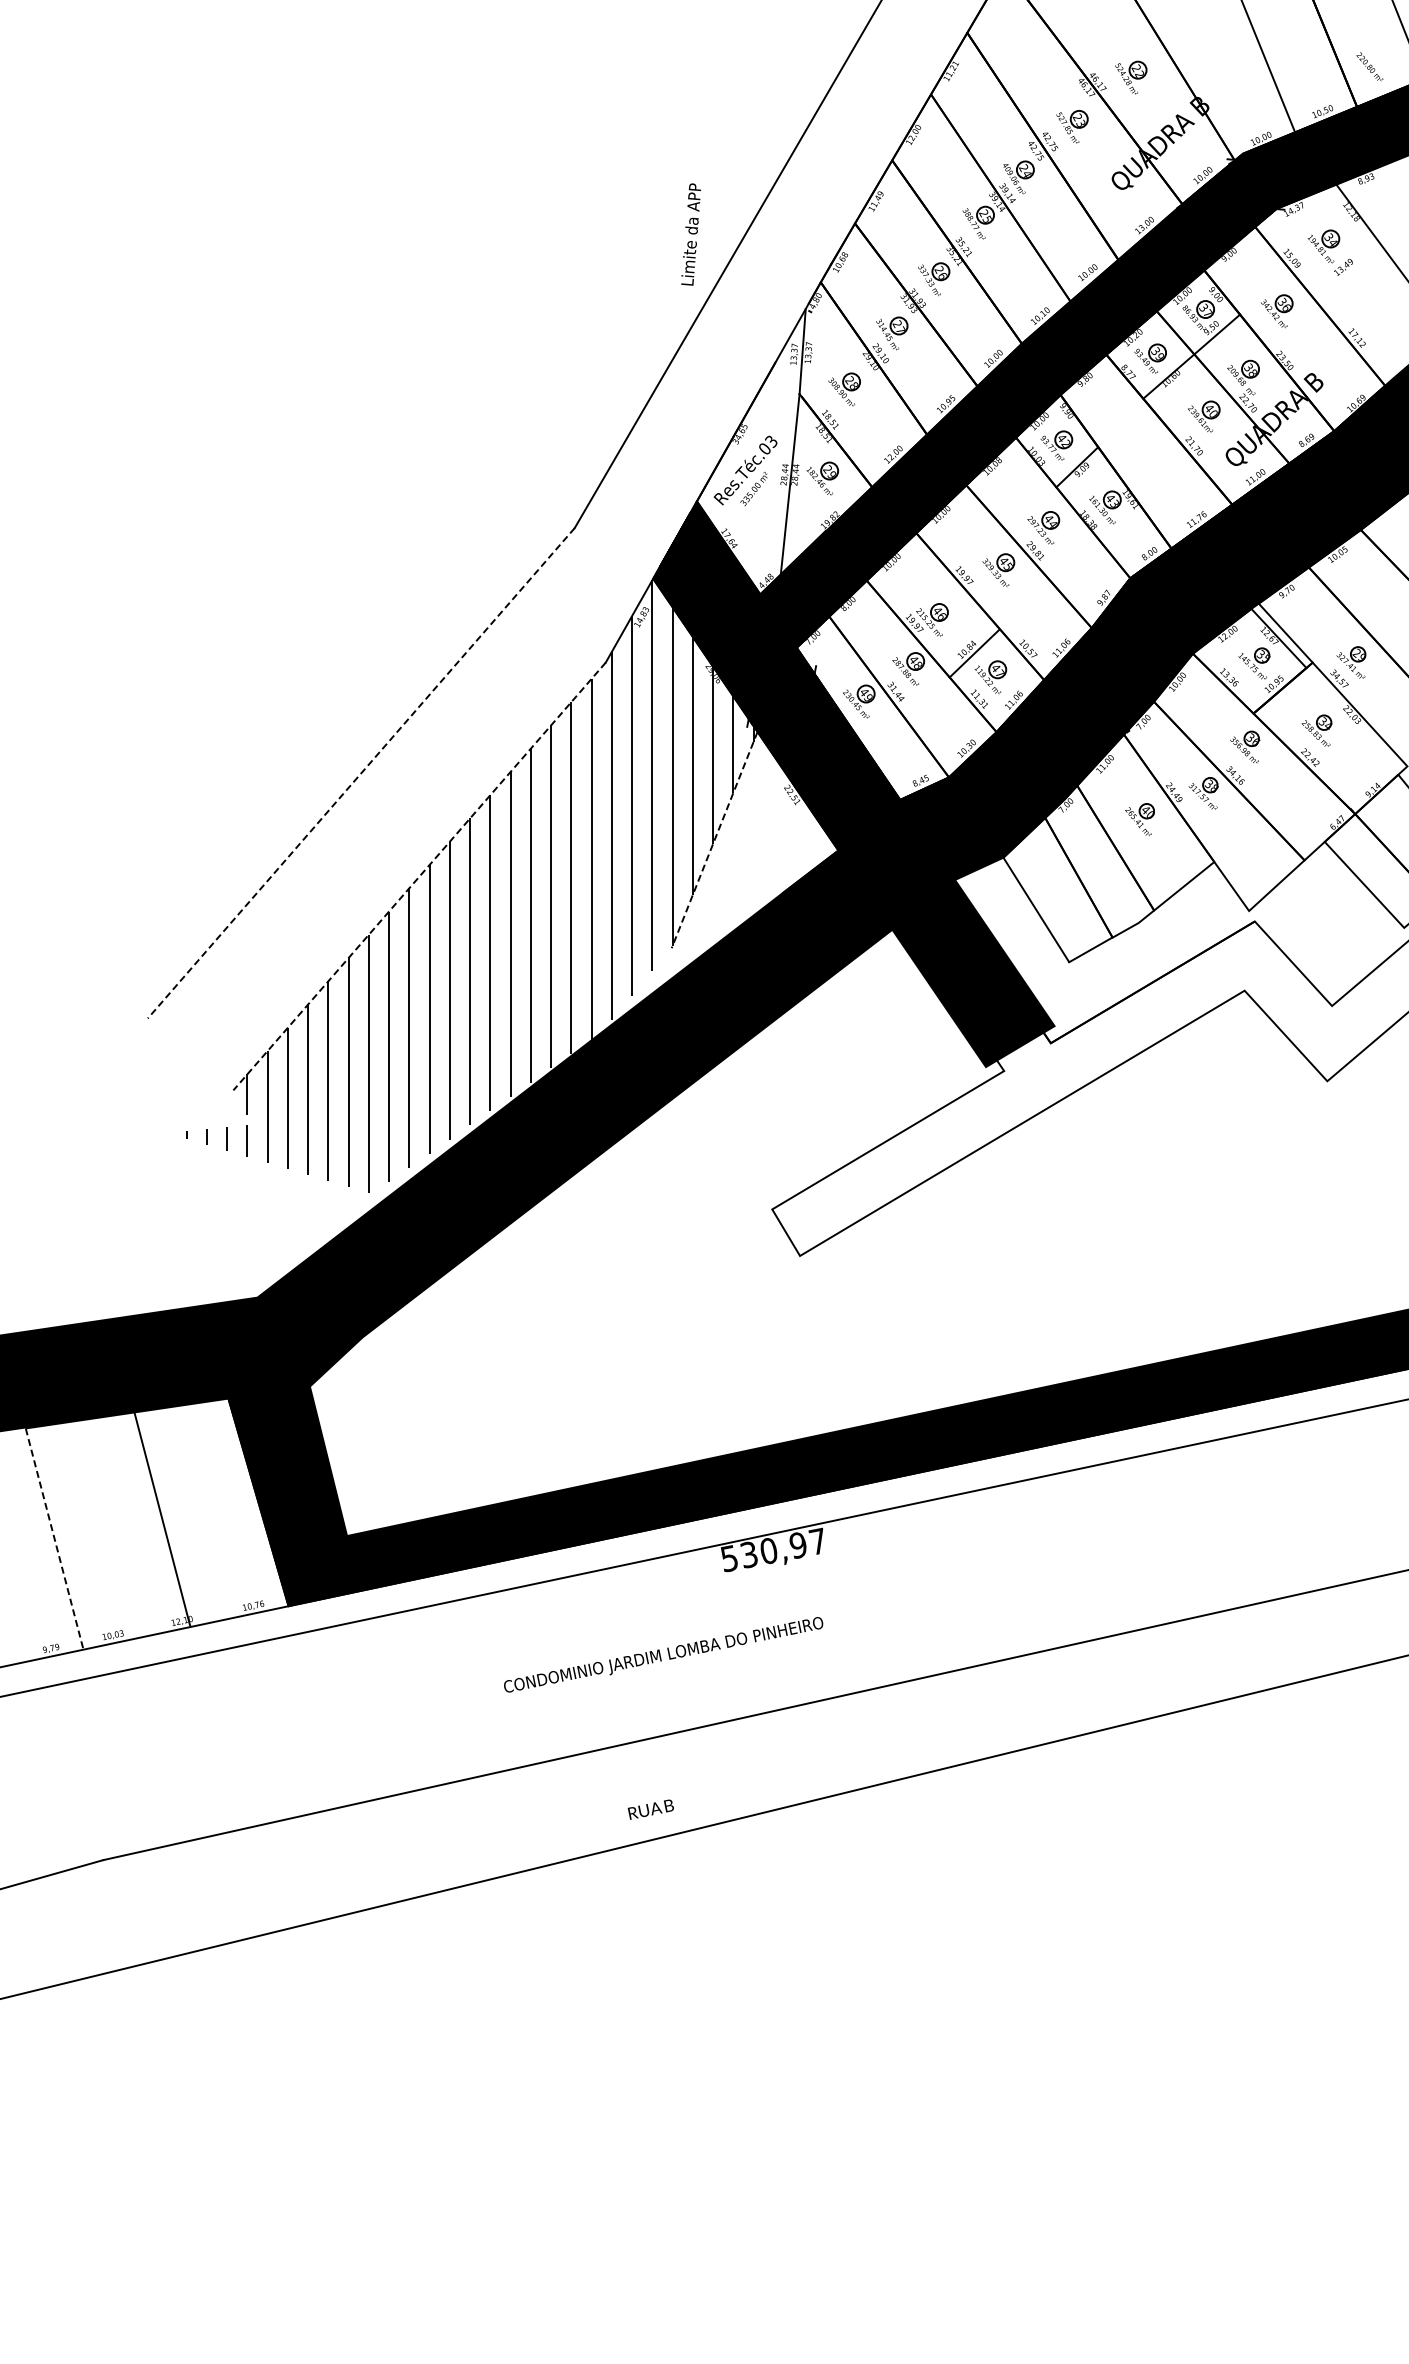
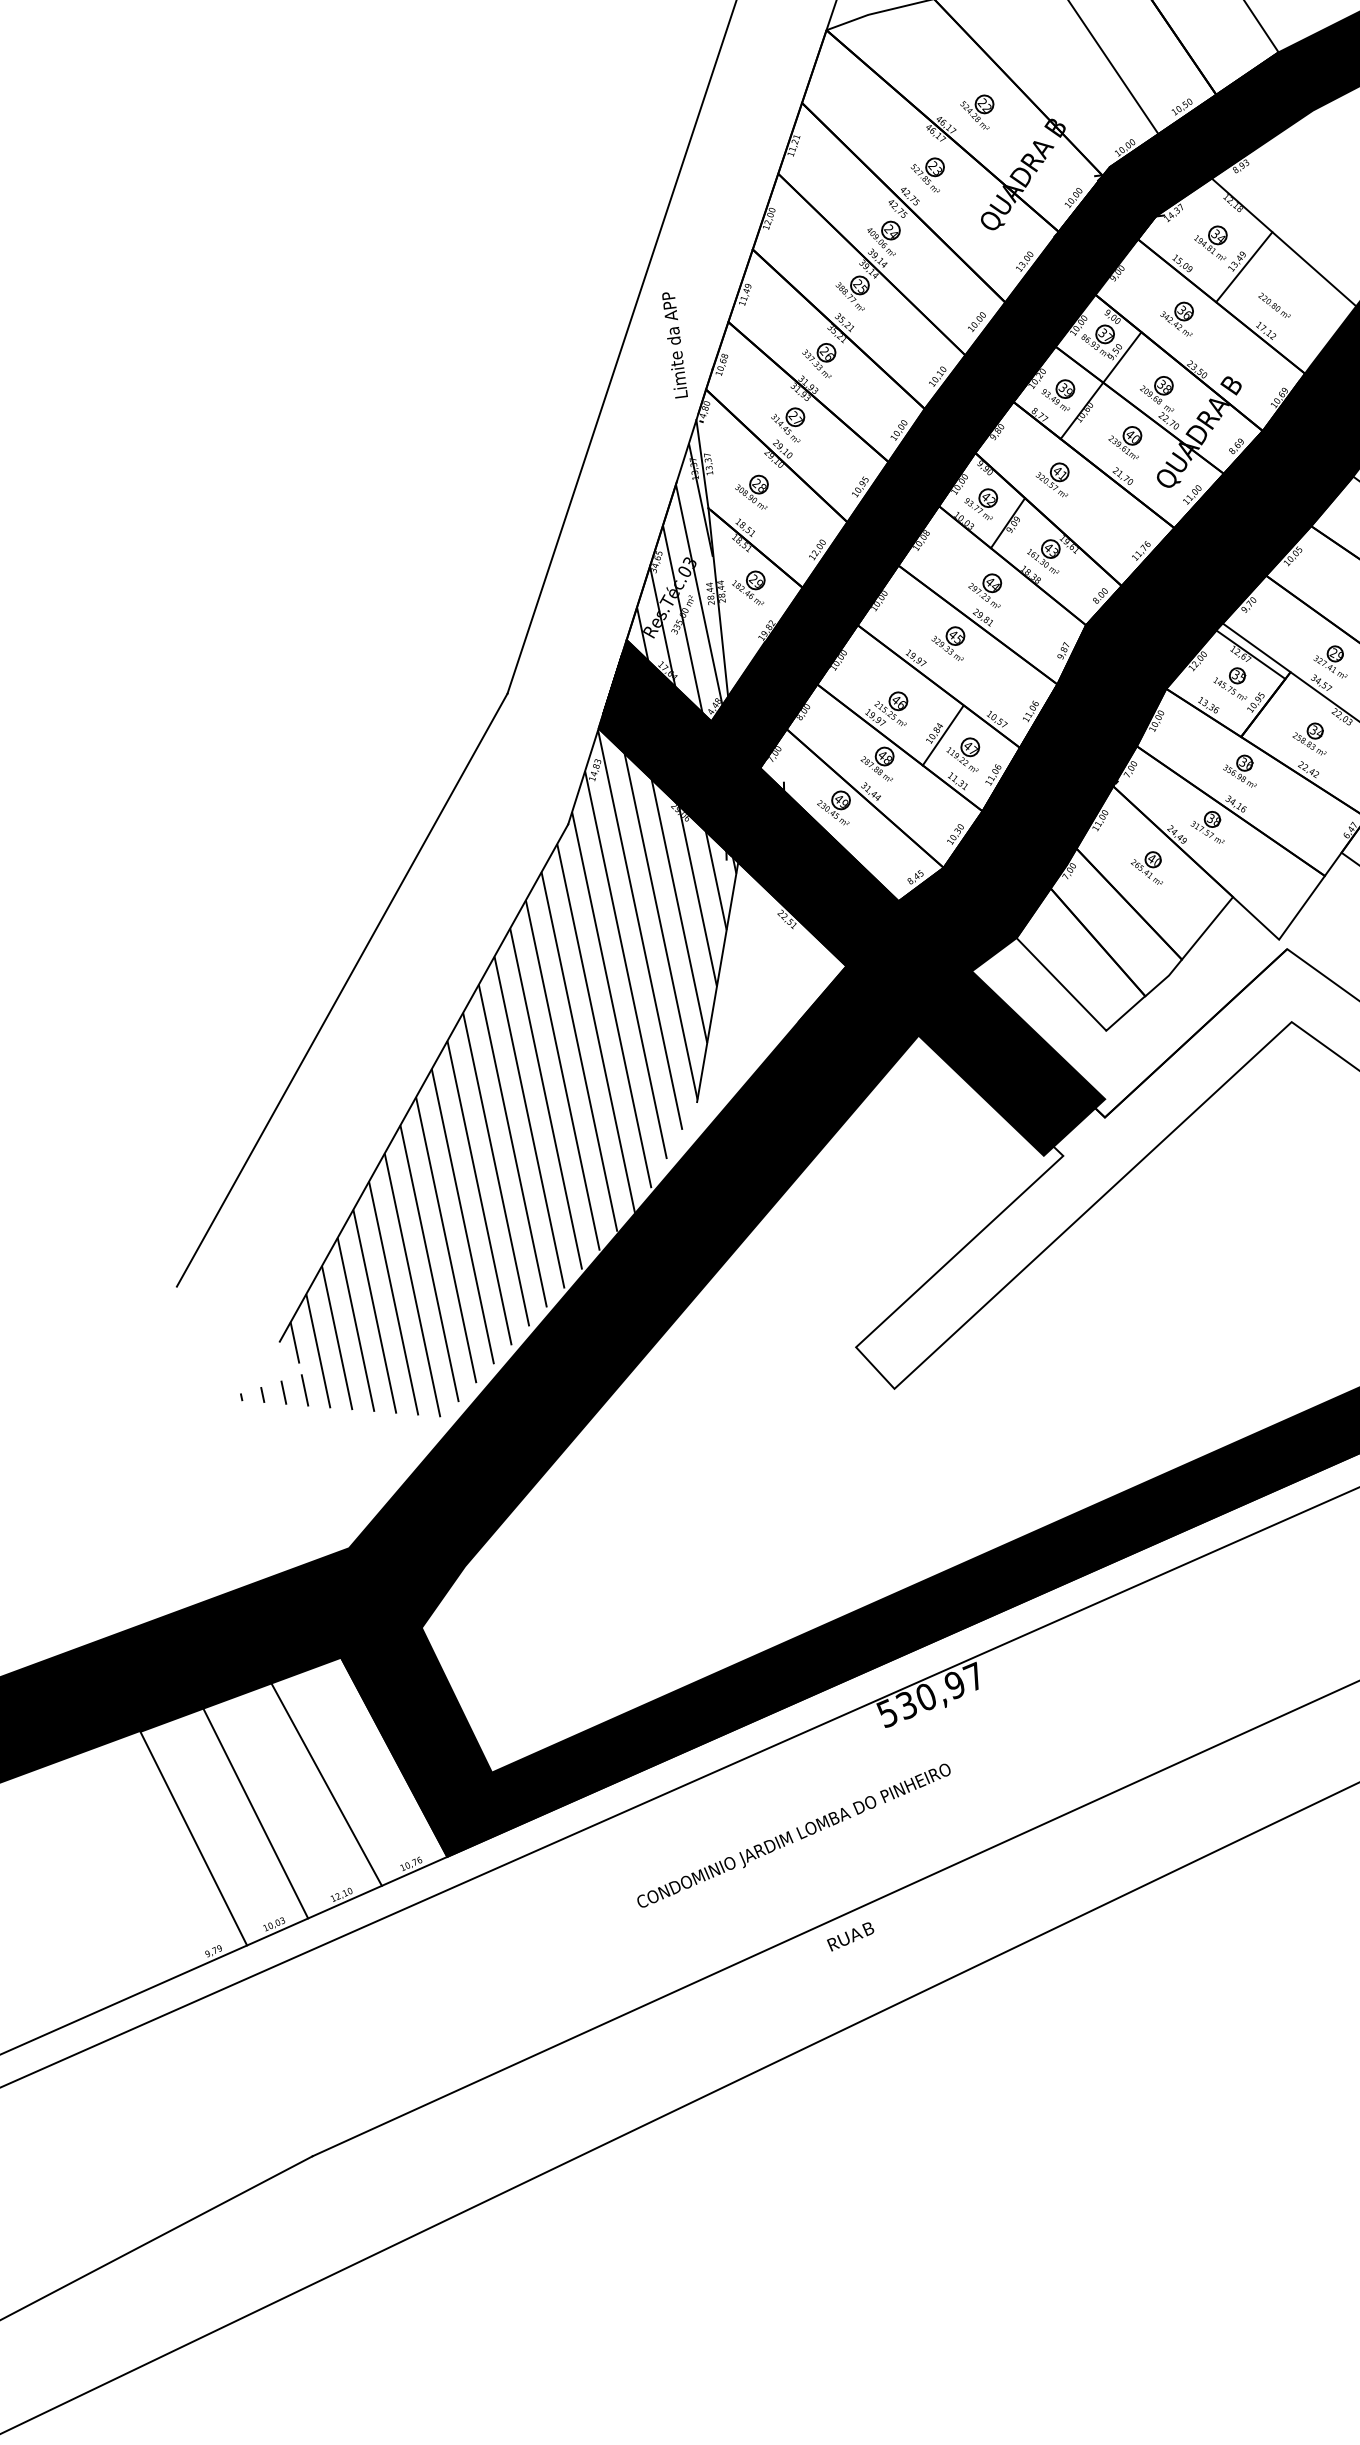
text: (1369, 66) -> (1273, 305), moved
text: (690, 234) -> (673, 345), moved
line: (1348, 273) -> (1243, 266), added
part: (1128, 437) -> (1053, 481), added
hatch: (753, 456) -> (674, 581), added
line: (360, 773) -> (341, 990), dashed -> solid
line: (714, 840) -> (717, 982), dashed -> solid
line: (419, 876) -> (423, 1083), dashed -> solid
line: (189, 1514) -> (326, 1784), added
line: (161, 1516) -> (255, 1813), moved
line: (54, 1539) -> (193, 1839), dashed -> solid
text: (663, 1654) -> (793, 1835), moved
text: (650, 1809) -> (850, 1936), moved

